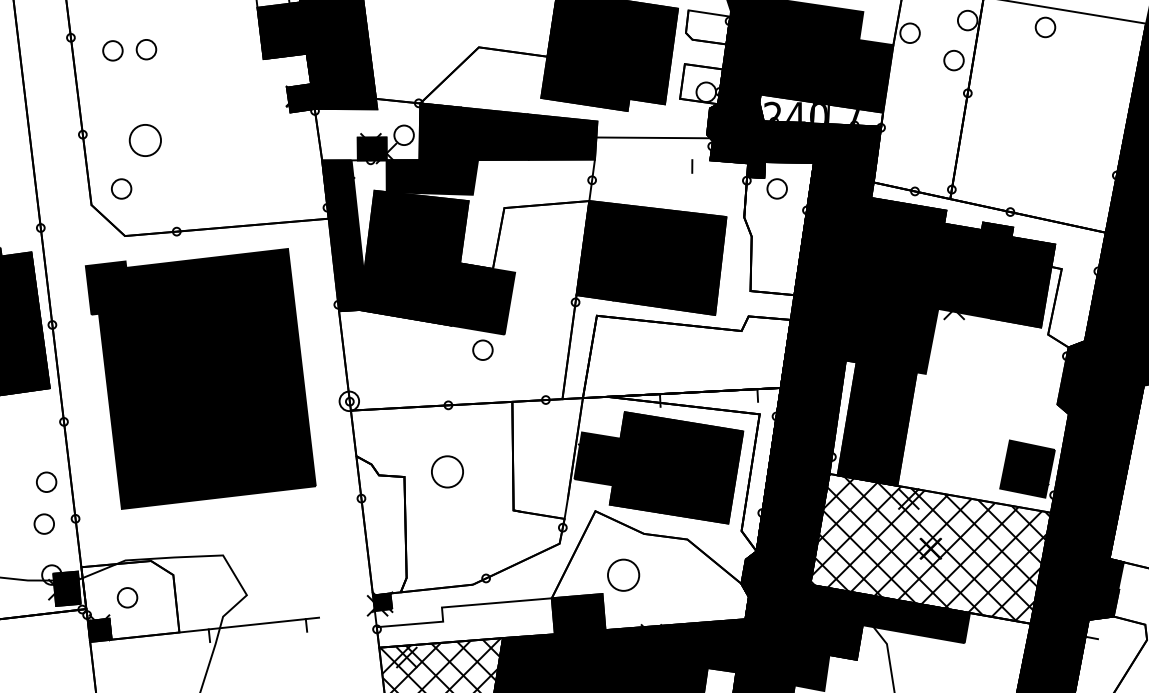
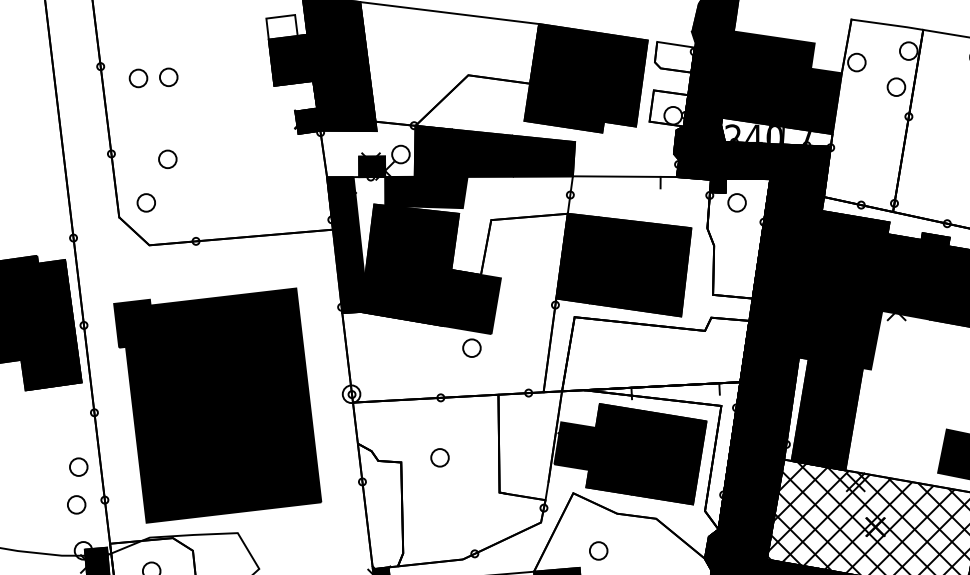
line: (652, 137) -> (624, 176), moved
circle: (145, 140) -> (167, 159), size x0.62
part: (200, 378) -> (217, 405), moved
circle: (447, 471) -> (440, 457), size x0.62
circle: (623, 575) -> (598, 551), size x0.62

